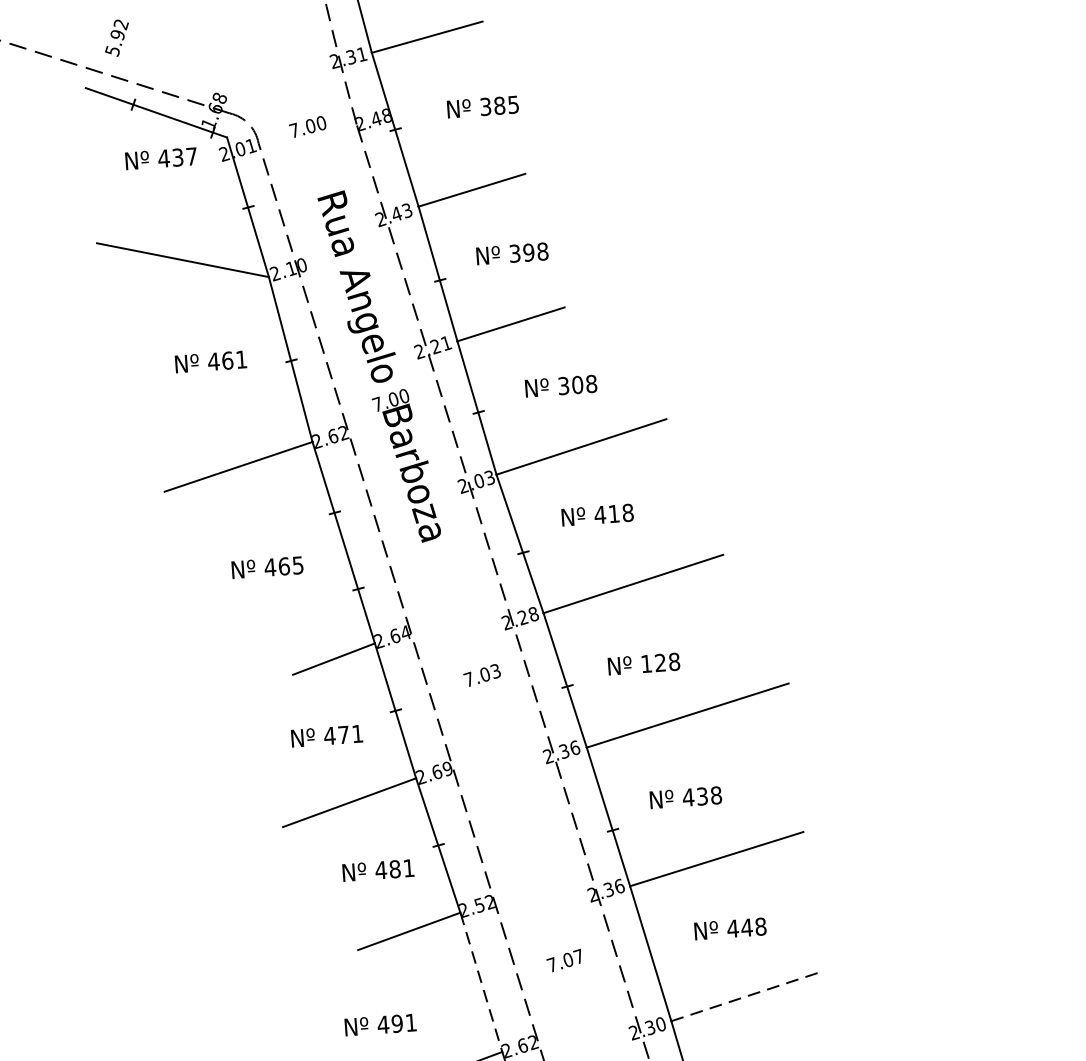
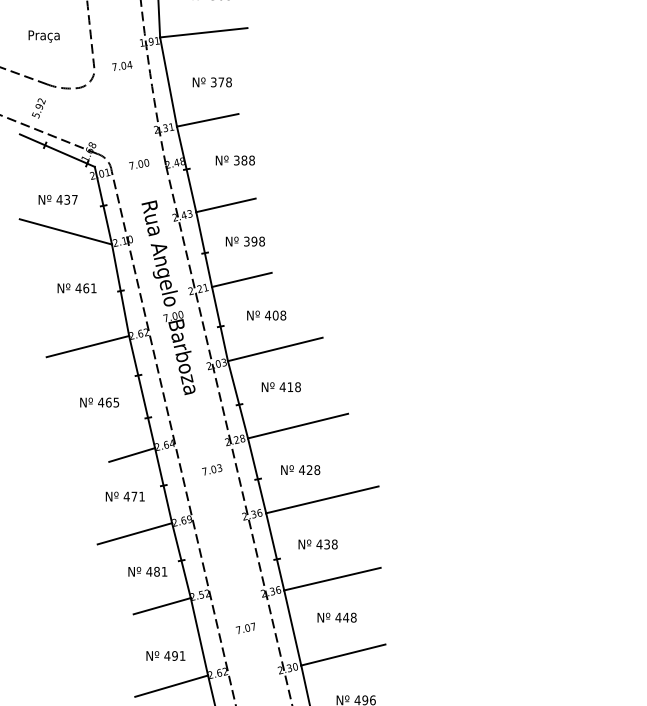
text: (512, 104) -> (251, 160), 385 -> 388
text: (160, 158) -> (57, 199), moved
text: (564, 385) -> (268, 315), 308 -> 408
text: (647, 662) -> (302, 469), 128 -> 428
line: (481, 981) -> (199, 636), dashed -> solid
line: (747, 995) -> (343, 654), dashed -> solid
text: (379, 1024) -> (165, 655), moved

